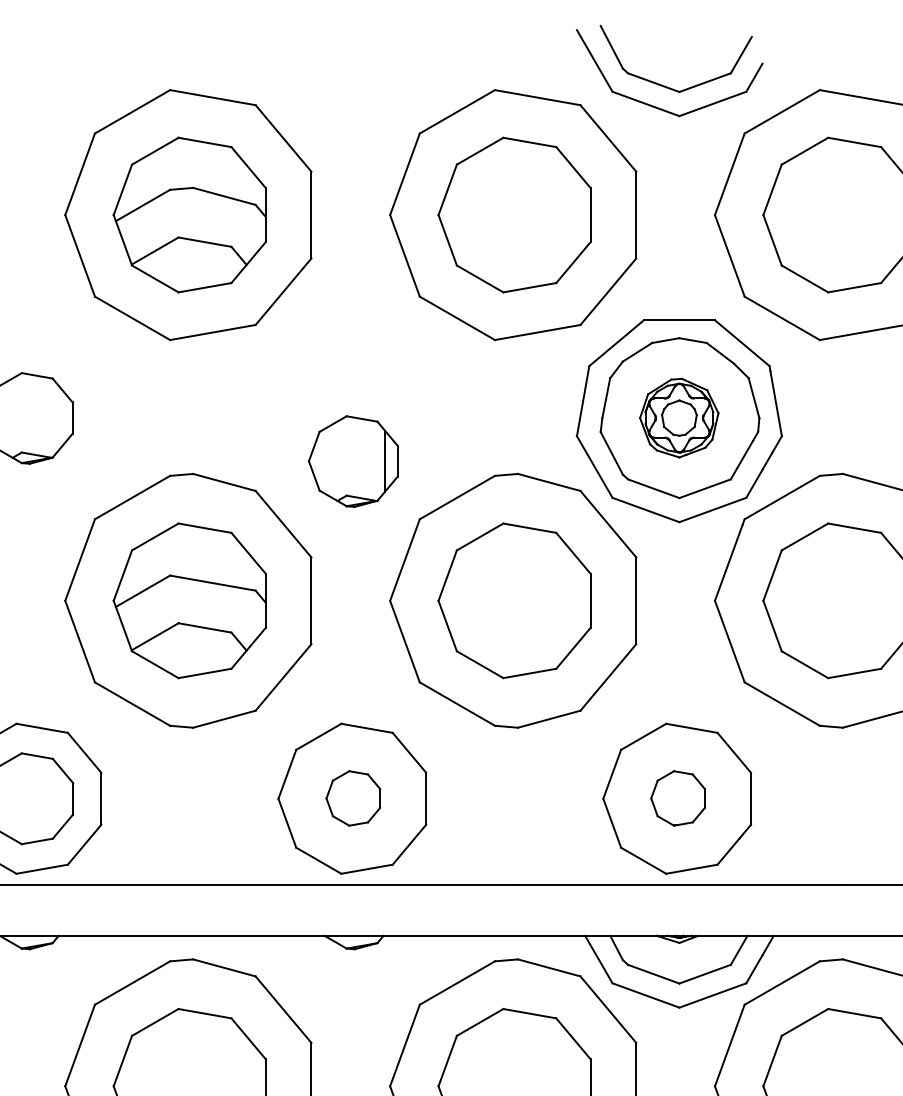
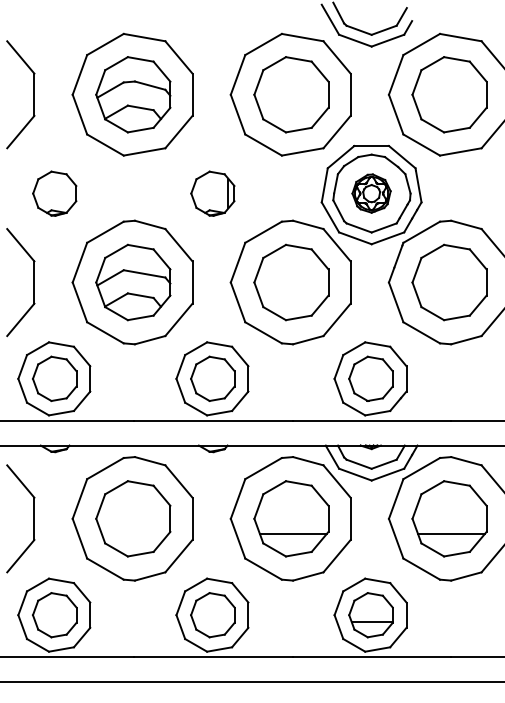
part: (352, 461) -> (212, 193), moved
part: (352, 797) -> (212, 378), size x1.67
part: (677, 797) -> (370, 378), size x1.67

